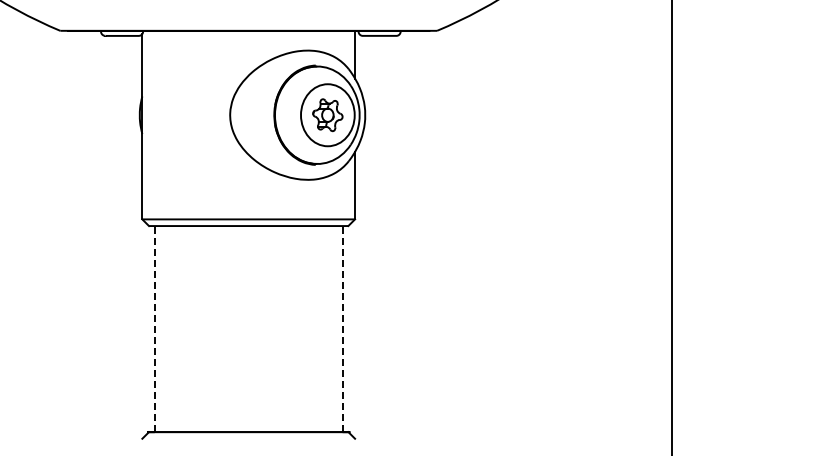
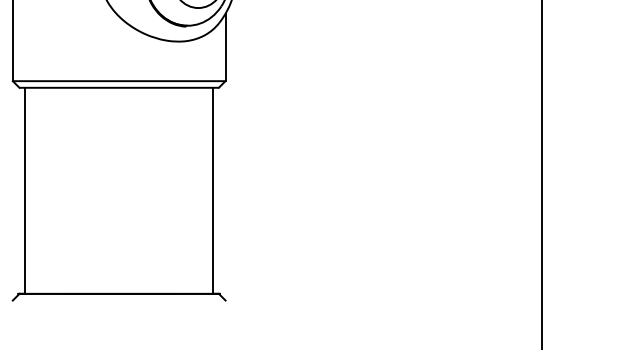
line: (154, 328) -> (24, 190), dashed -> solid
line: (342, 328) -> (212, 190), dashed -> solid

